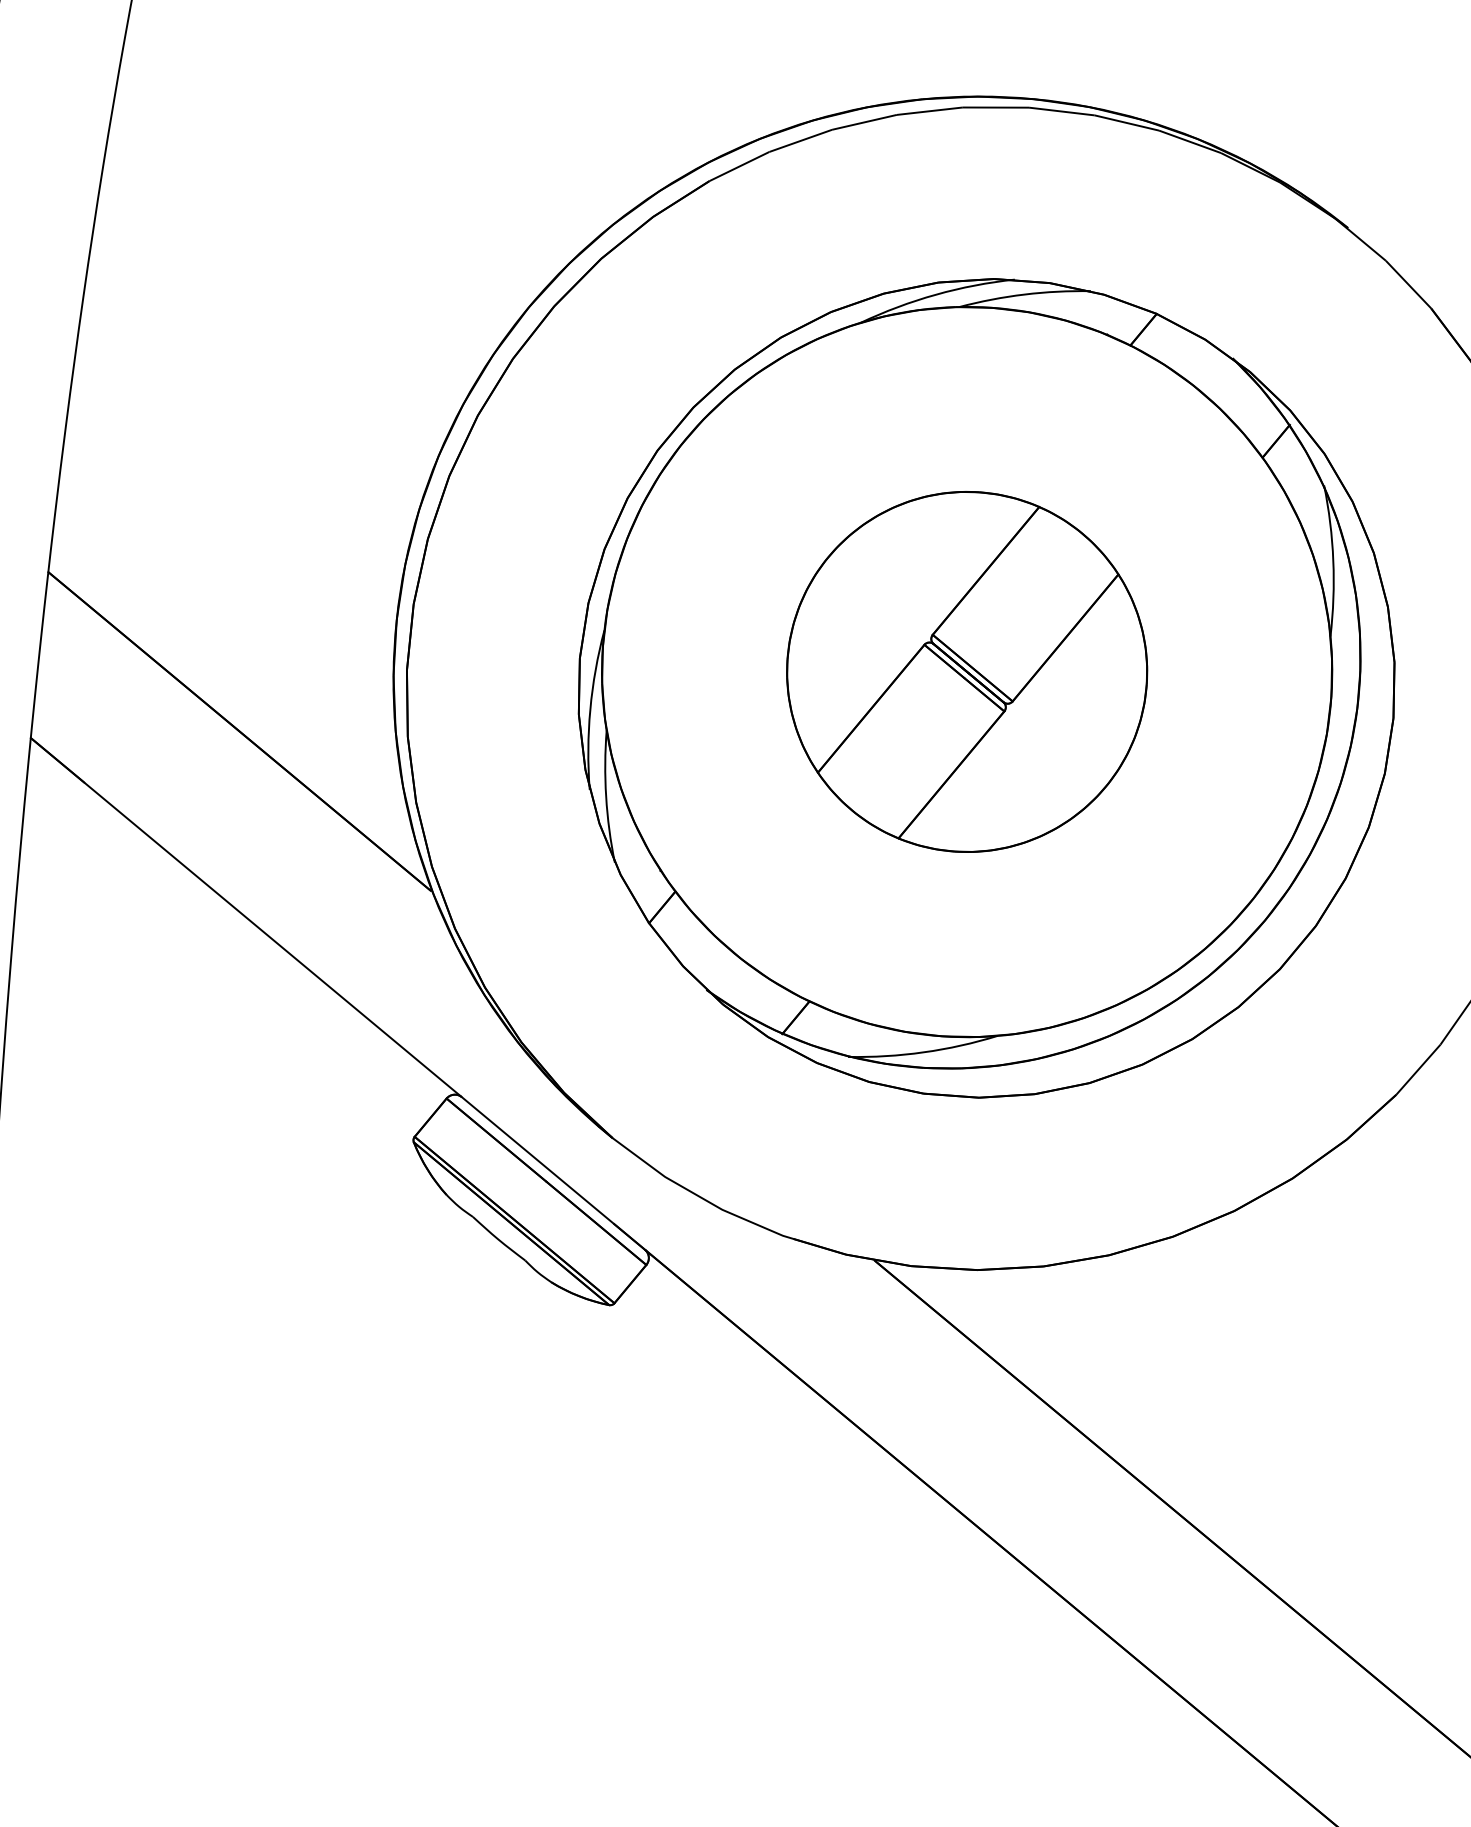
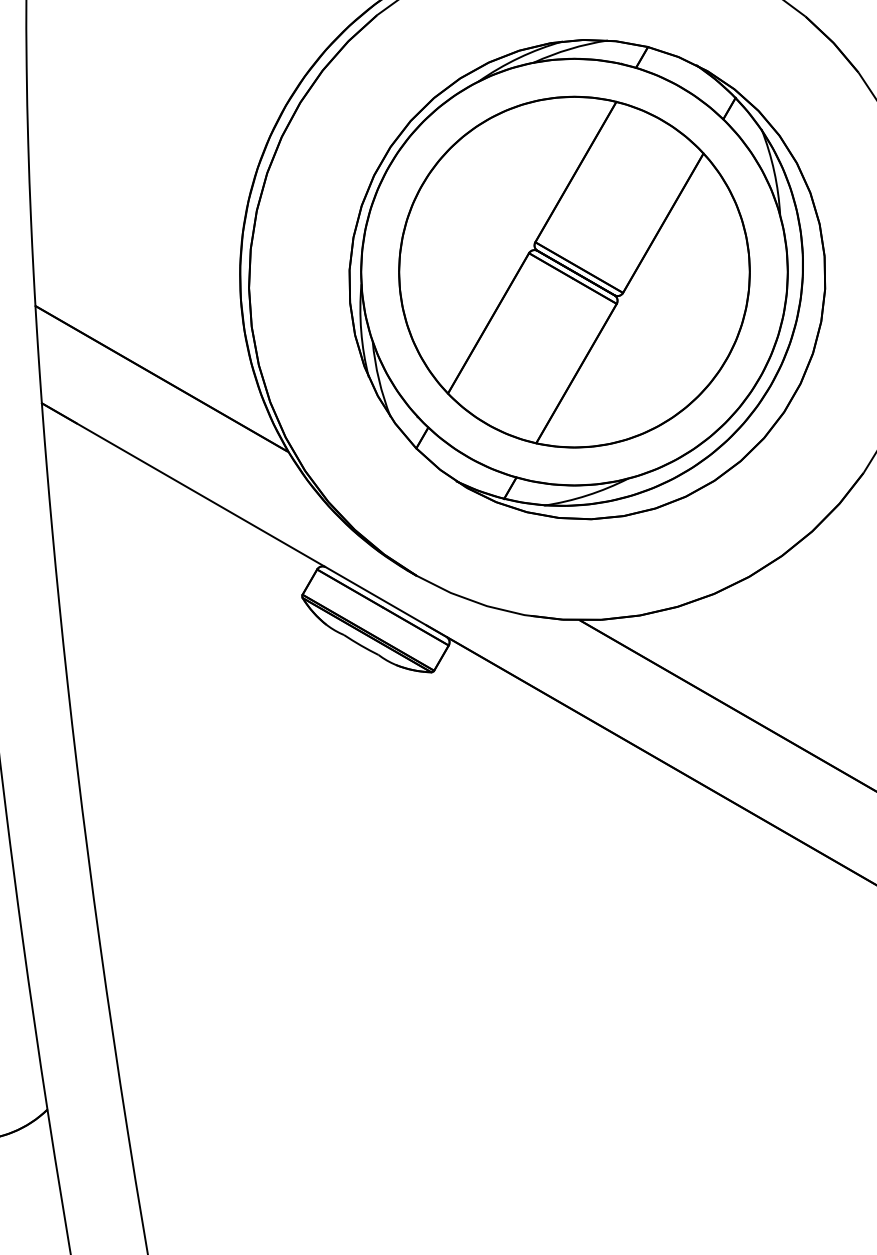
part: (967, 670) -> (574, 271), size x1.67

